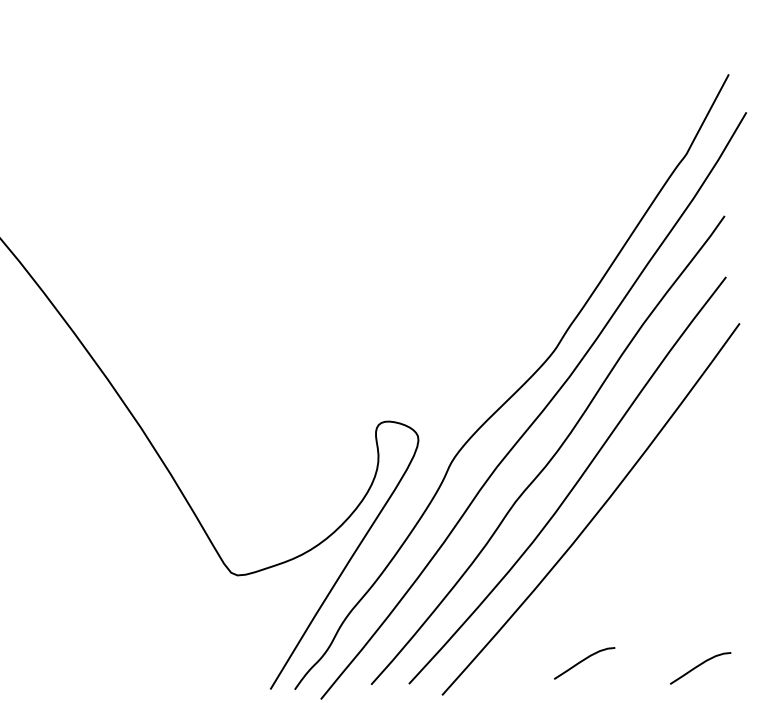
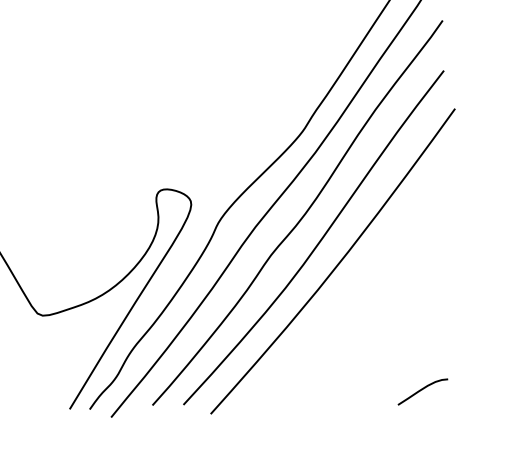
curve: (583, 661) -> (326, 386), removed

